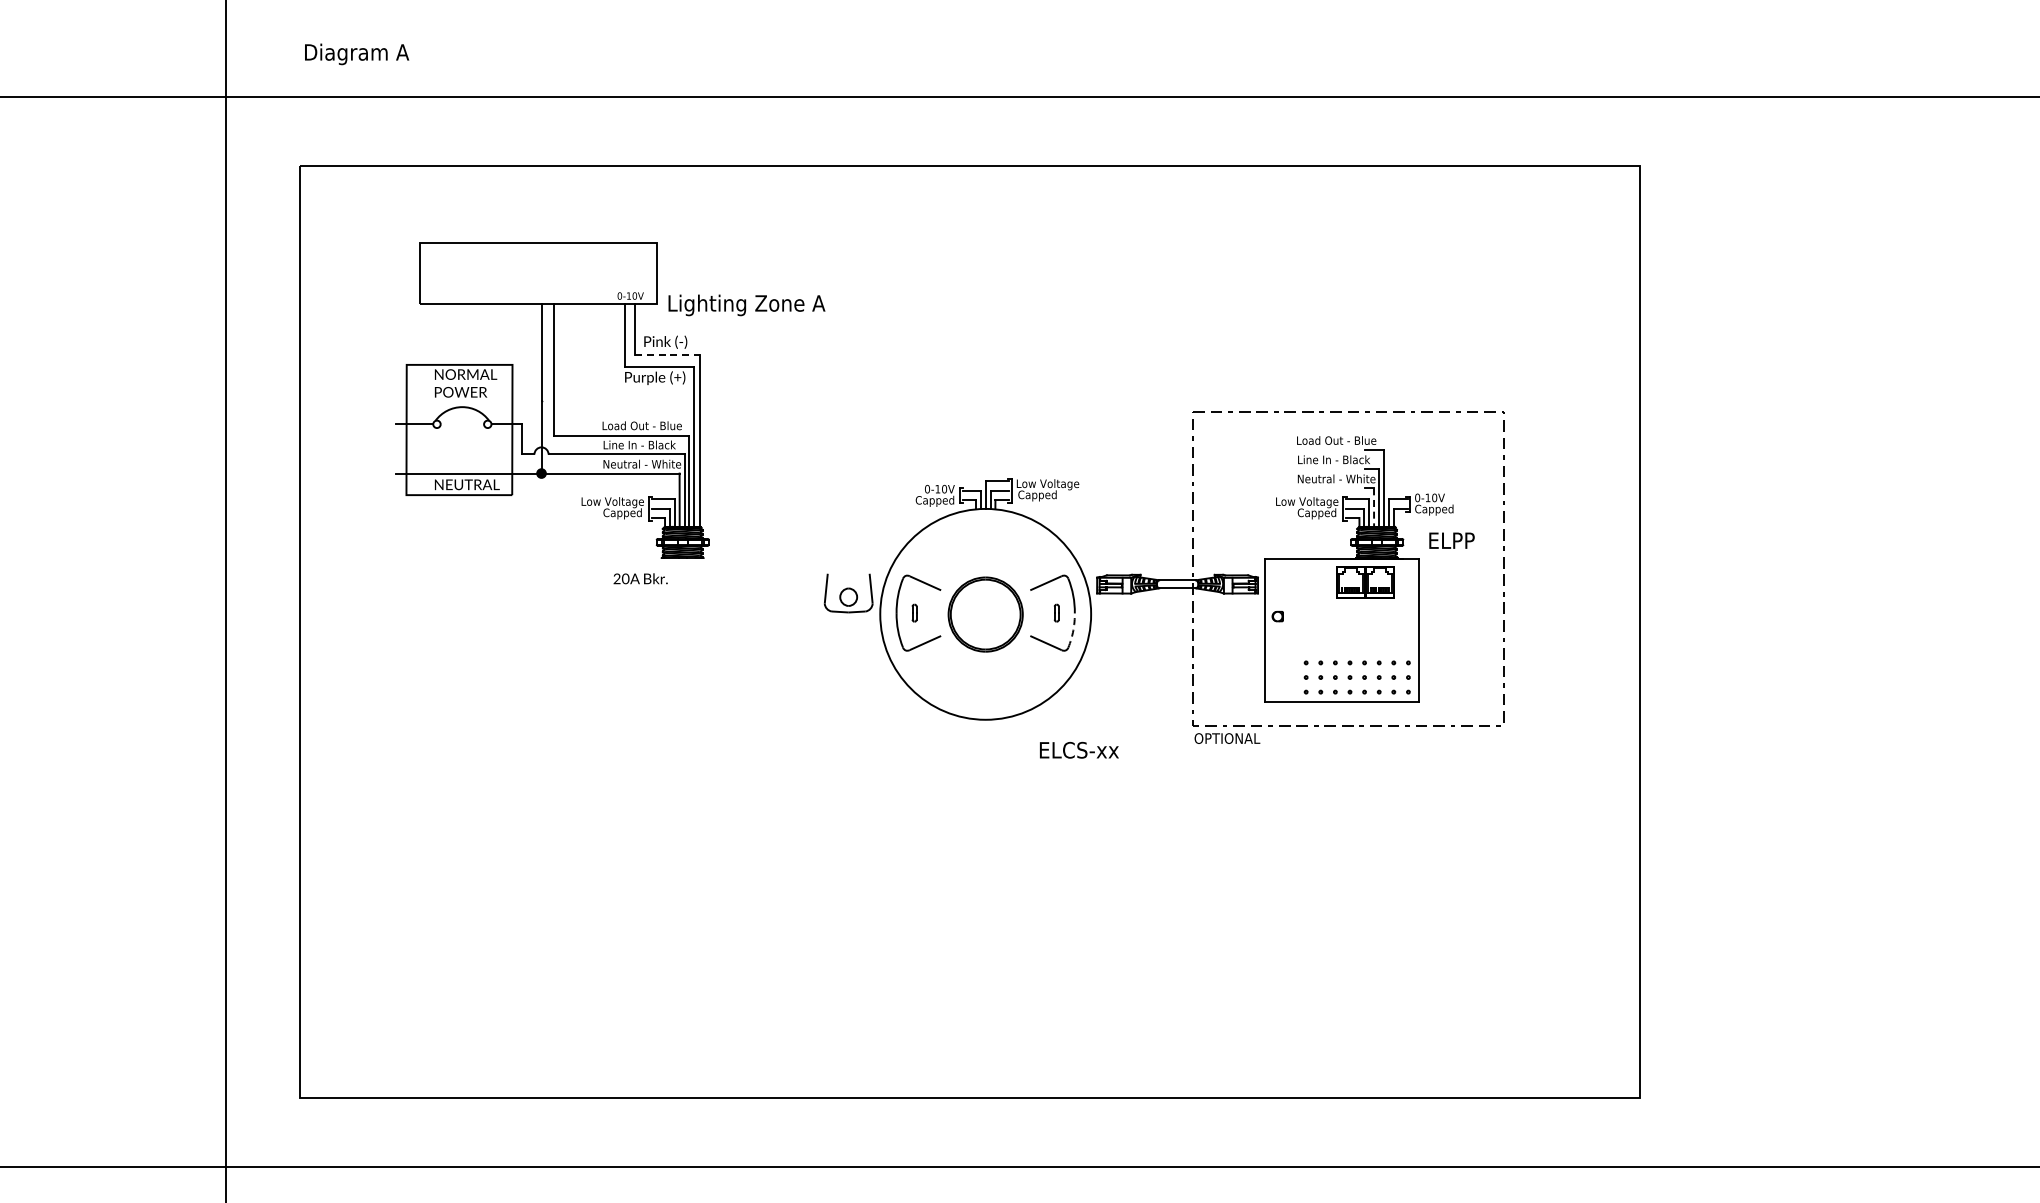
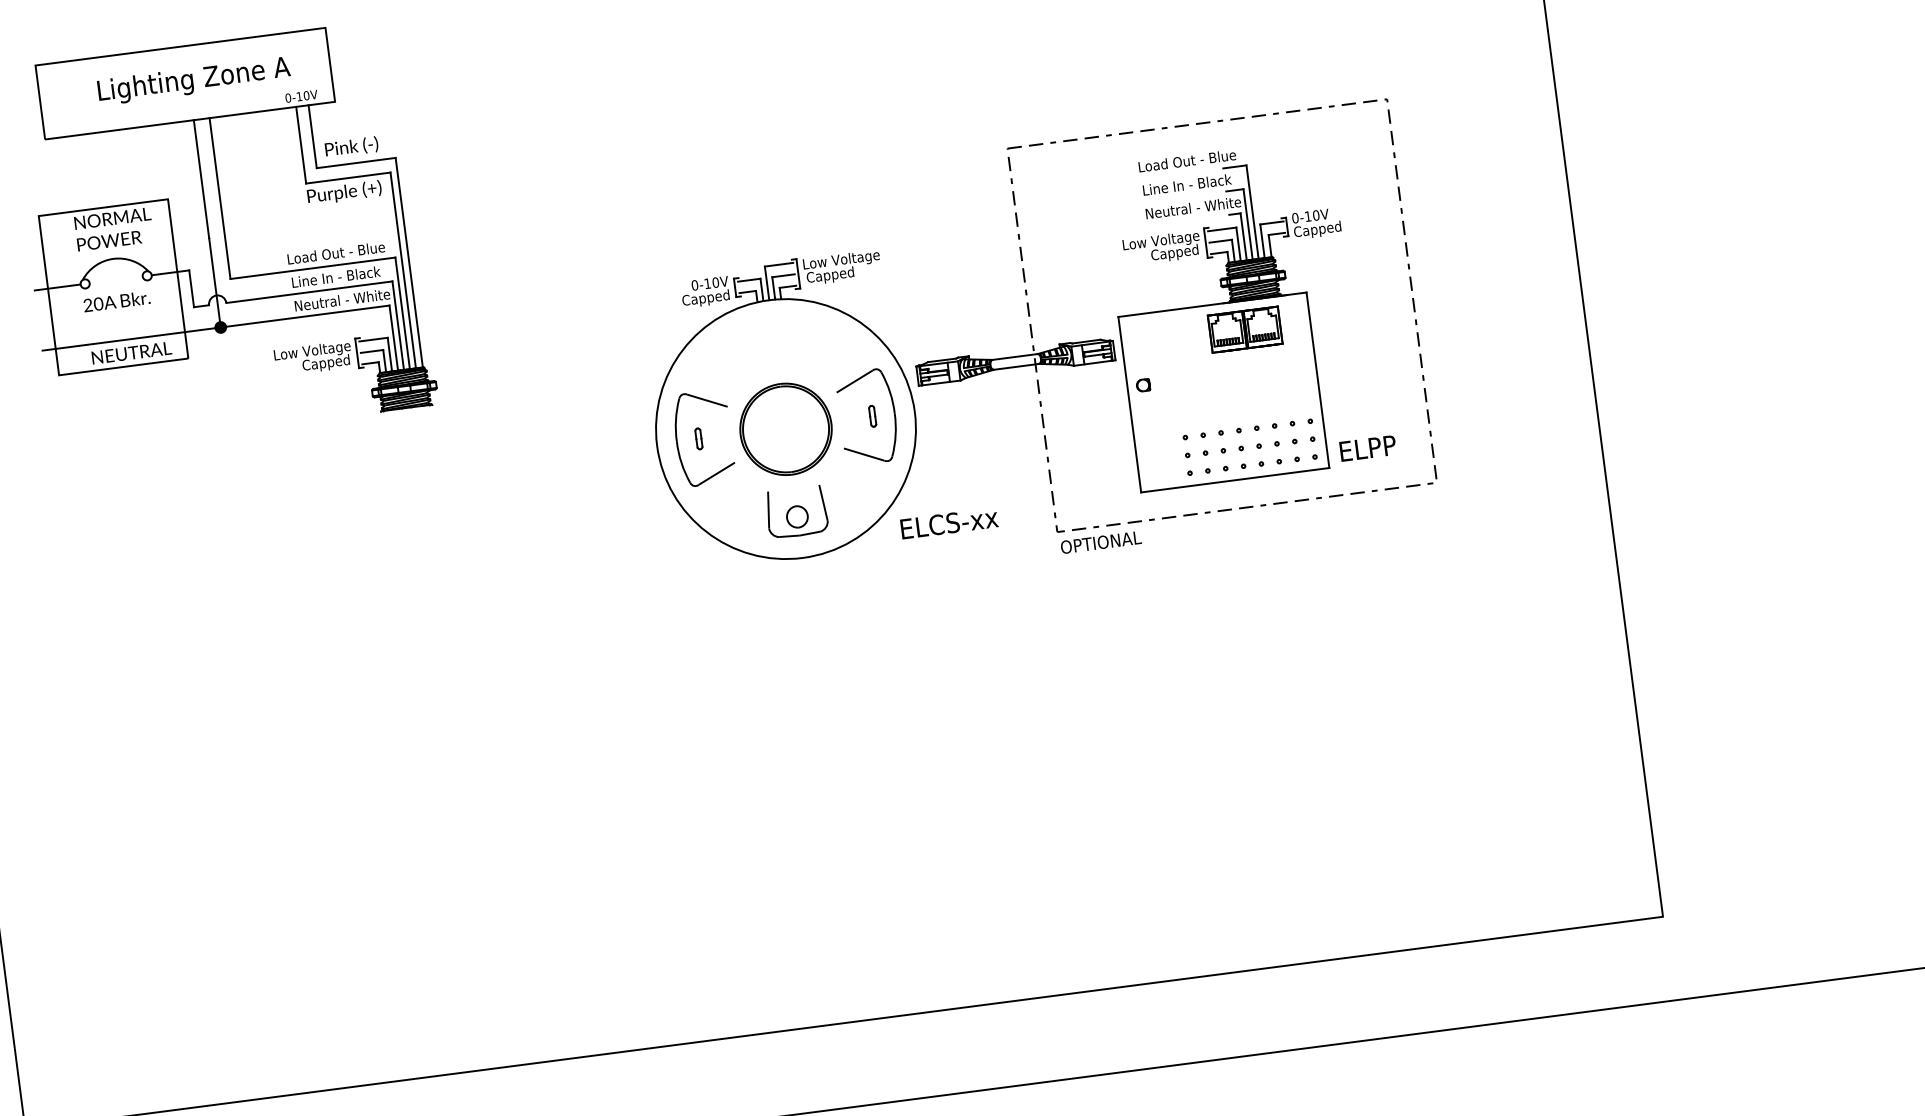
text: (746, 305) -> (193, 81), moved
line: (668, 355) -> (357, 163), dashed -> solid
line: (1374, 508) -> (1244, 237), dashed -> solid
text: (1451, 540) -> (1367, 448), moved
text: (640, 578) -> (116, 301), moved
part: (848, 593) -> (796, 512), moved
arc: (1073, 630) -> (895, 434), dashed -> solid
text: (1079, 749) -> (949, 522), moved

